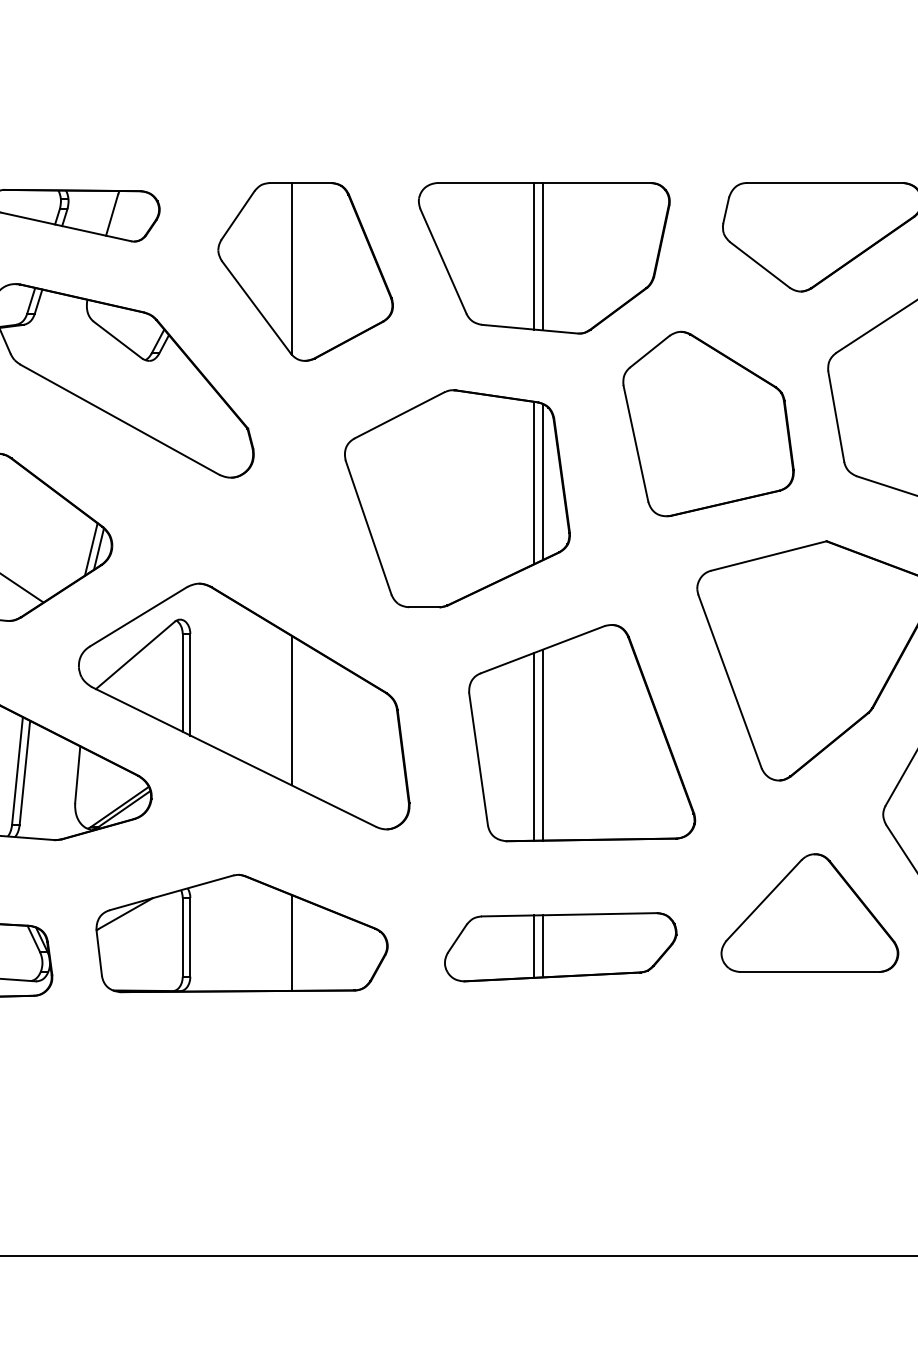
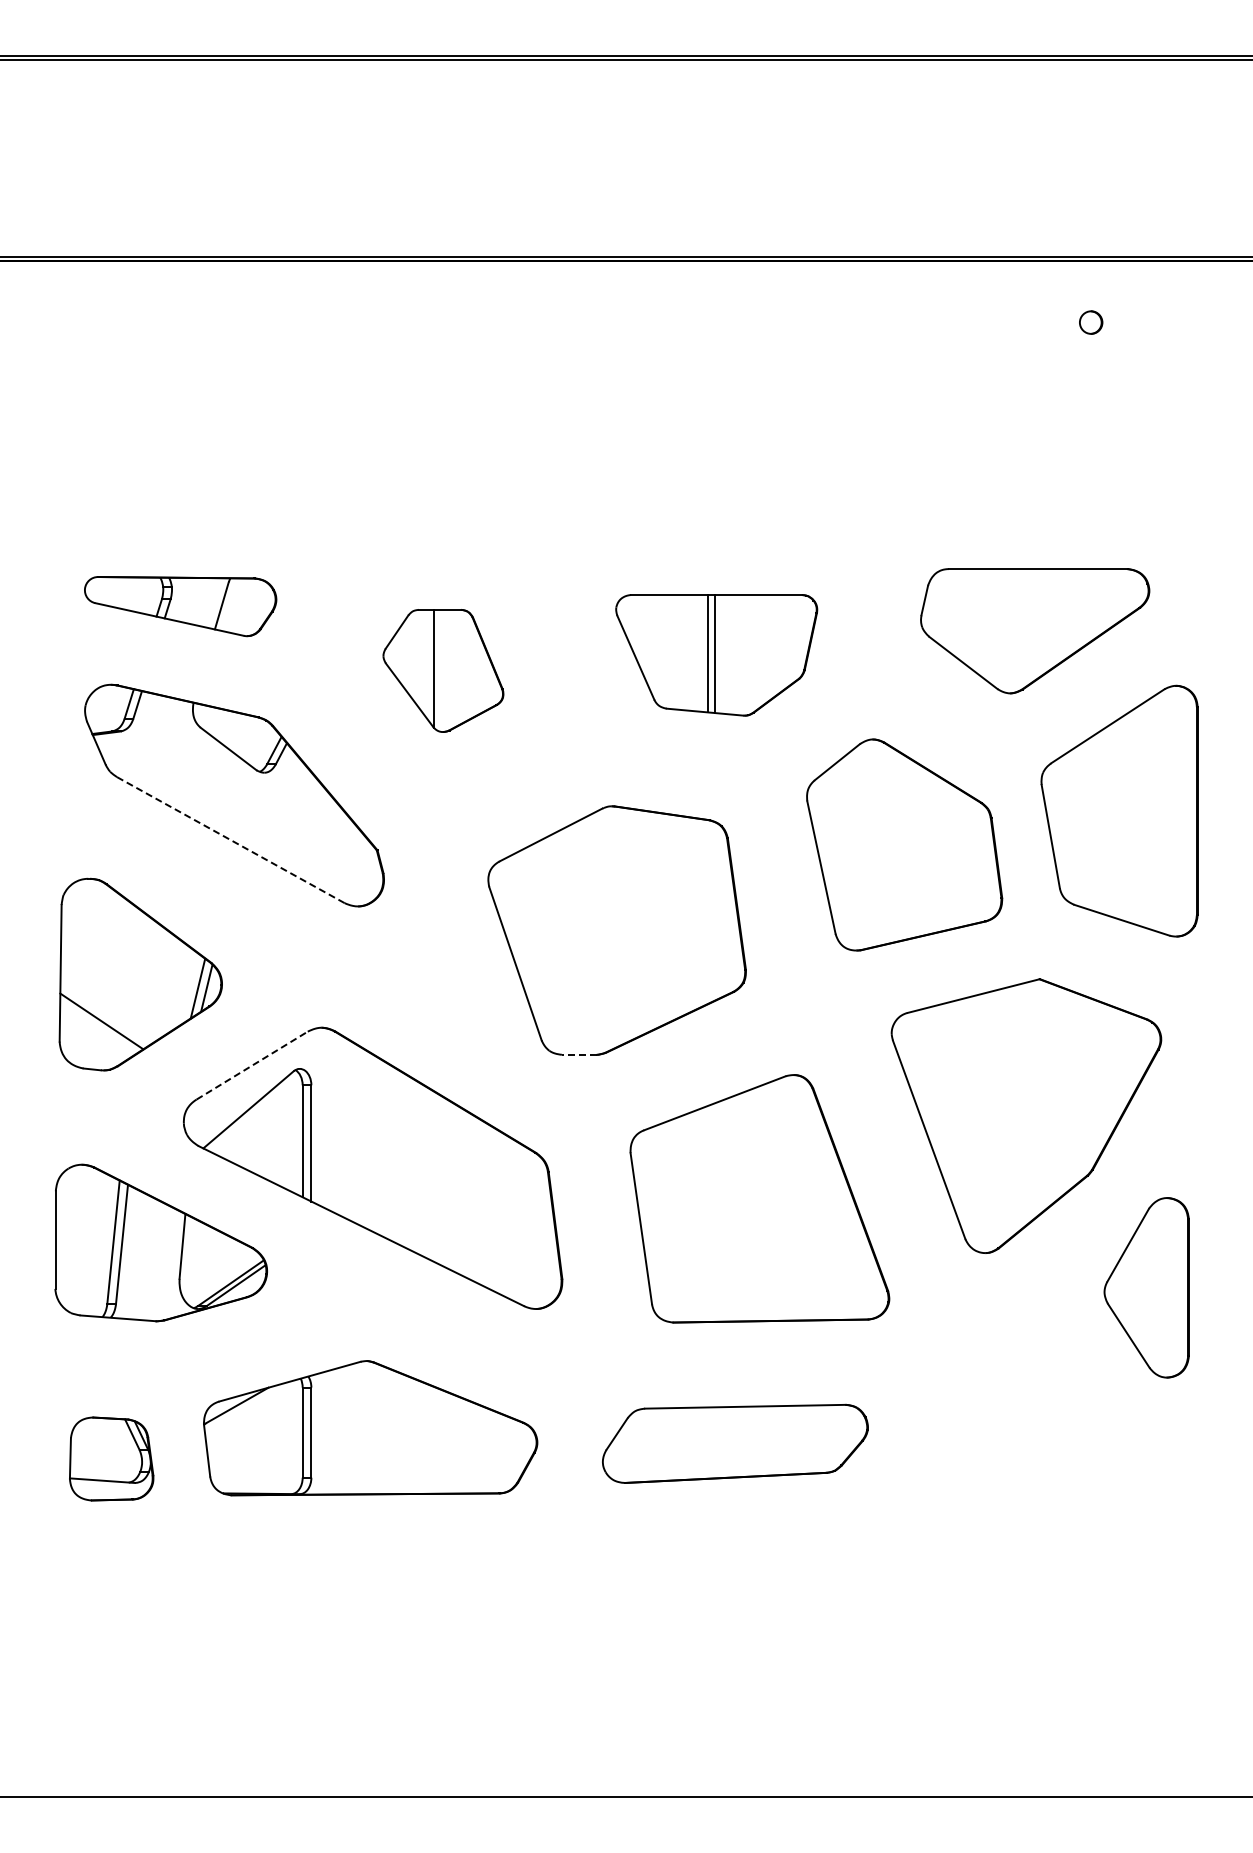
part: (544, 258) -> (716, 655), size x0.7
part: (305, 271) -> (443, 670), size x0.6
line: (119, 420) -> (230, 840), solid -> dashed
line: (533, 482) -> (704, 912), removed
line: (542, 482) -> (714, 911), removed
line: (424, 607) -> (579, 1054), solid -> dashed
line: (138, 616) -> (252, 1065), solid -> dashed
line: (291, 710) -> (427, 1172), removed
line: (542, 745) -> (714, 1212), removed
line: (533, 746) -> (704, 1214), removed
part: (809, 912) -> (1020, 1404), removed
line: (291, 942) -> (427, 1438), removed
line: (533, 946) -> (704, 1442), removed
line: (542, 946) -> (714, 1442), removed

